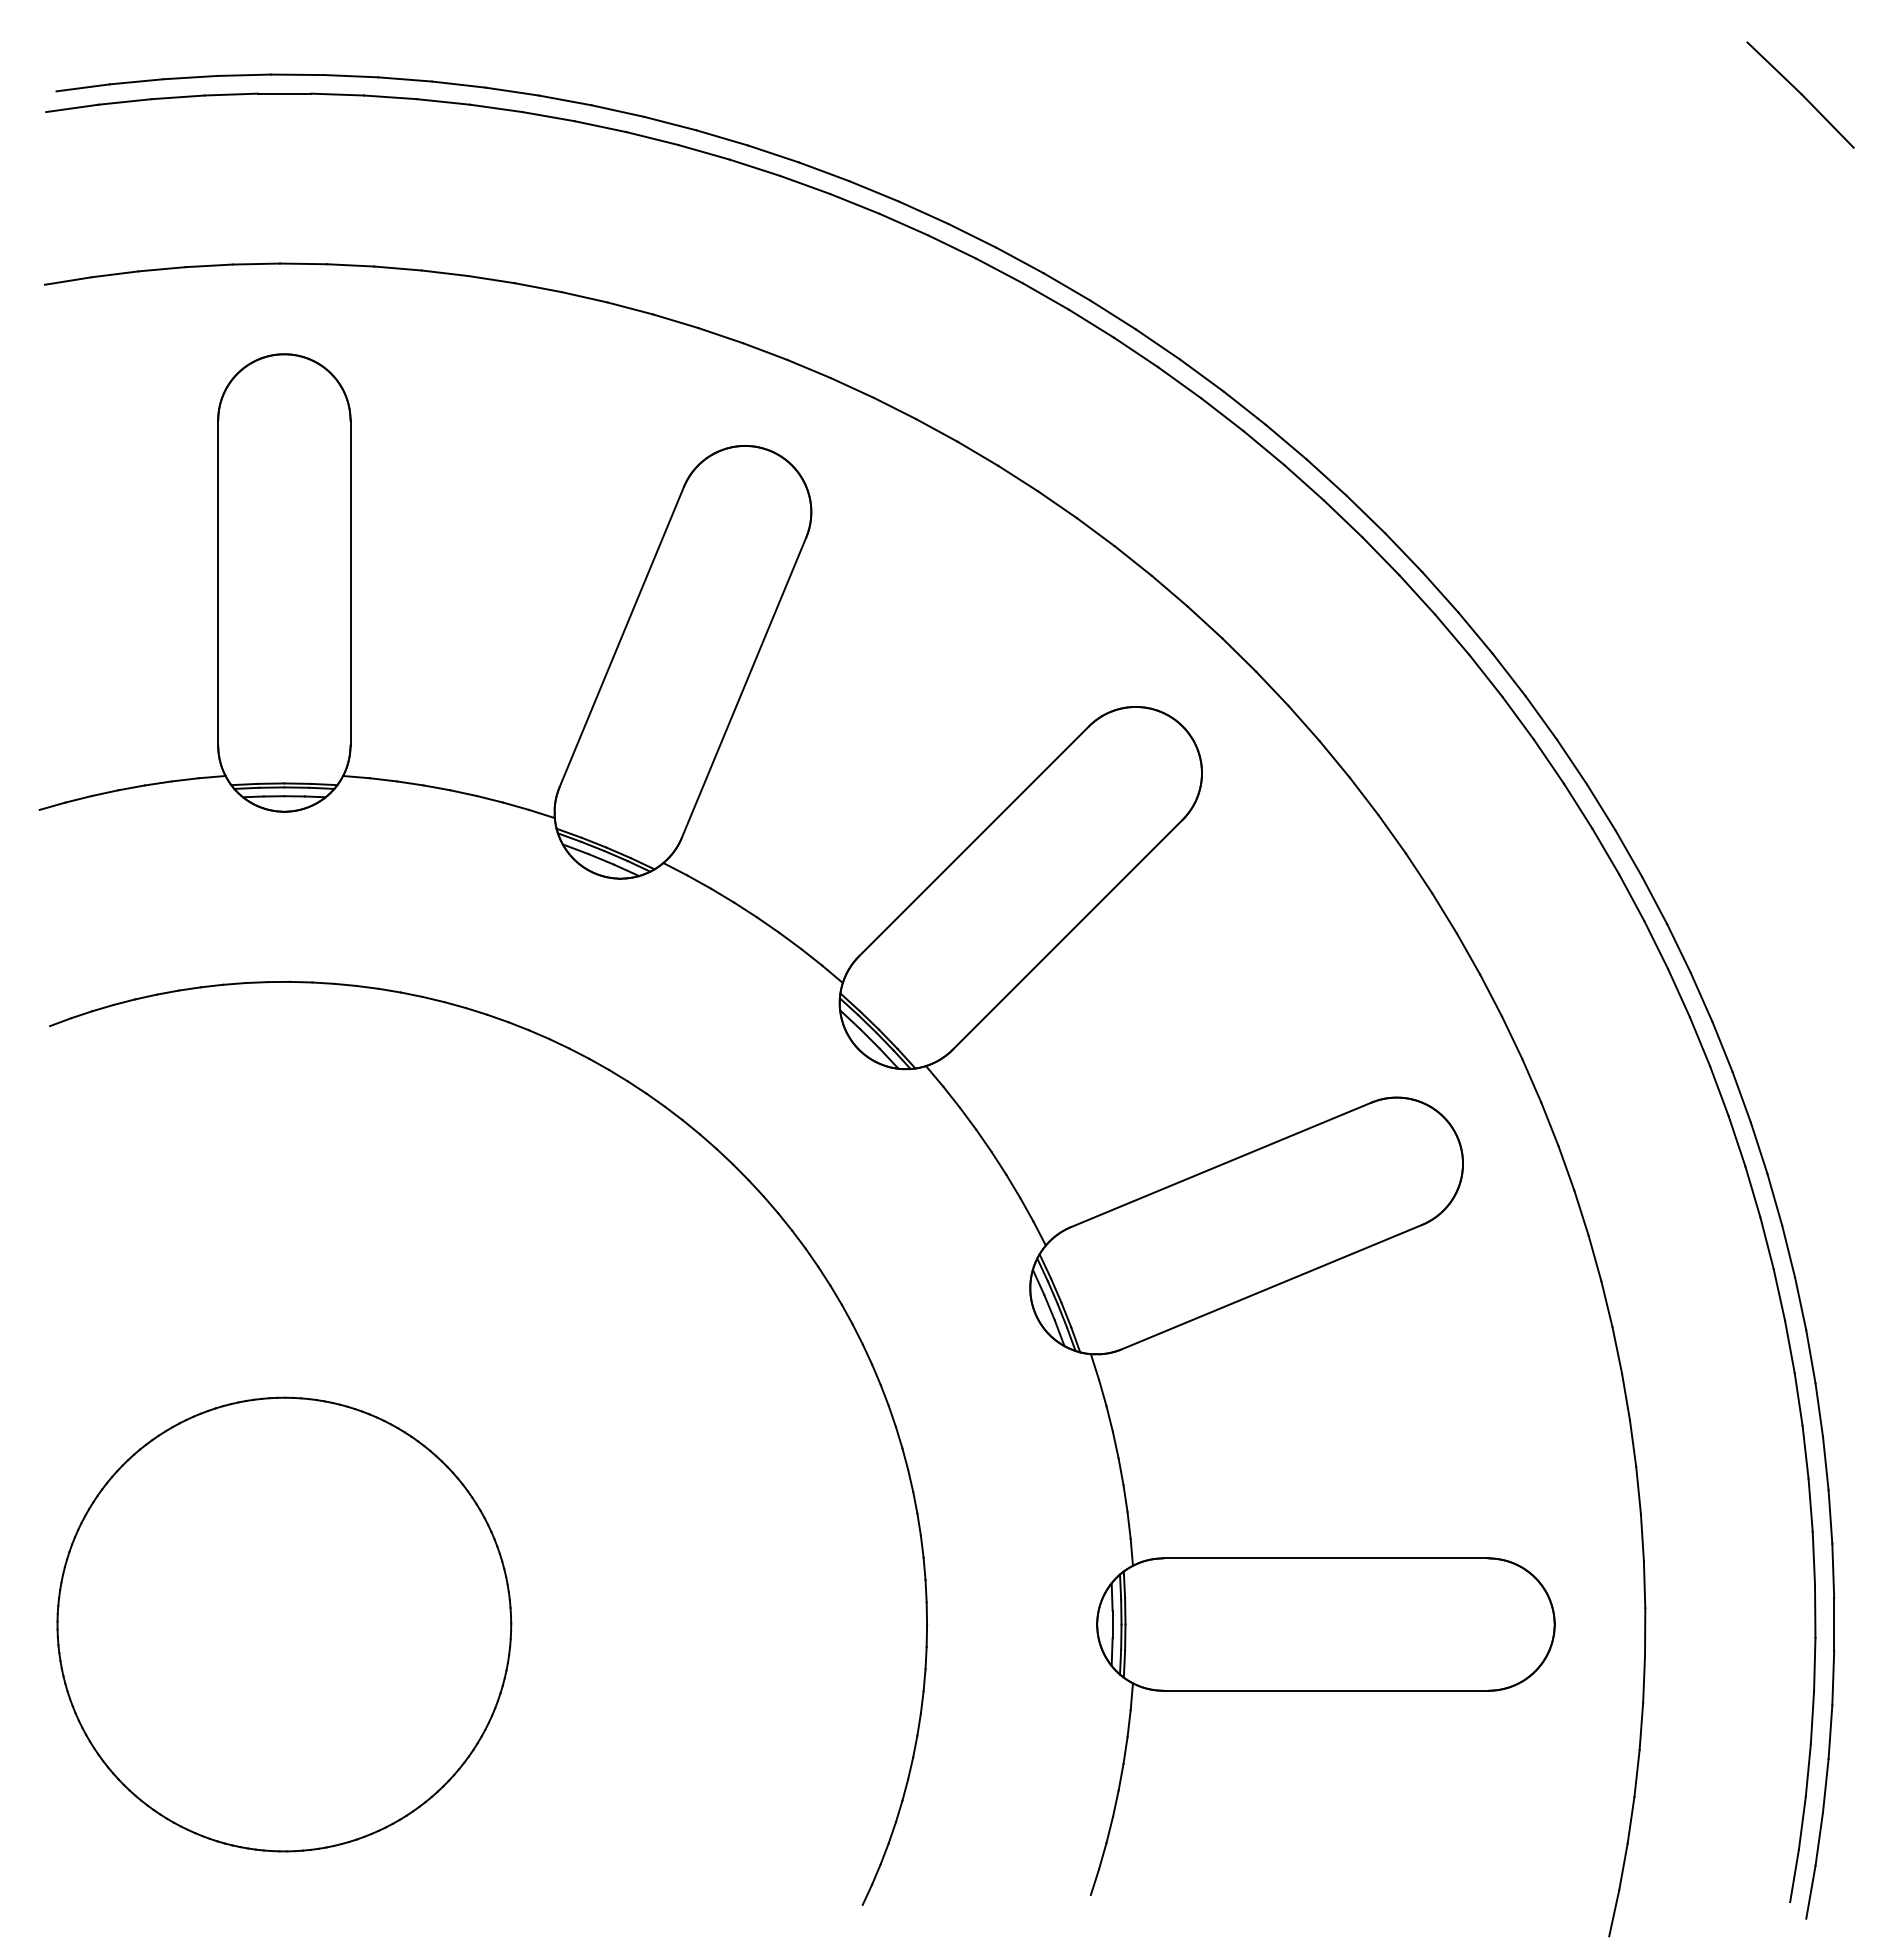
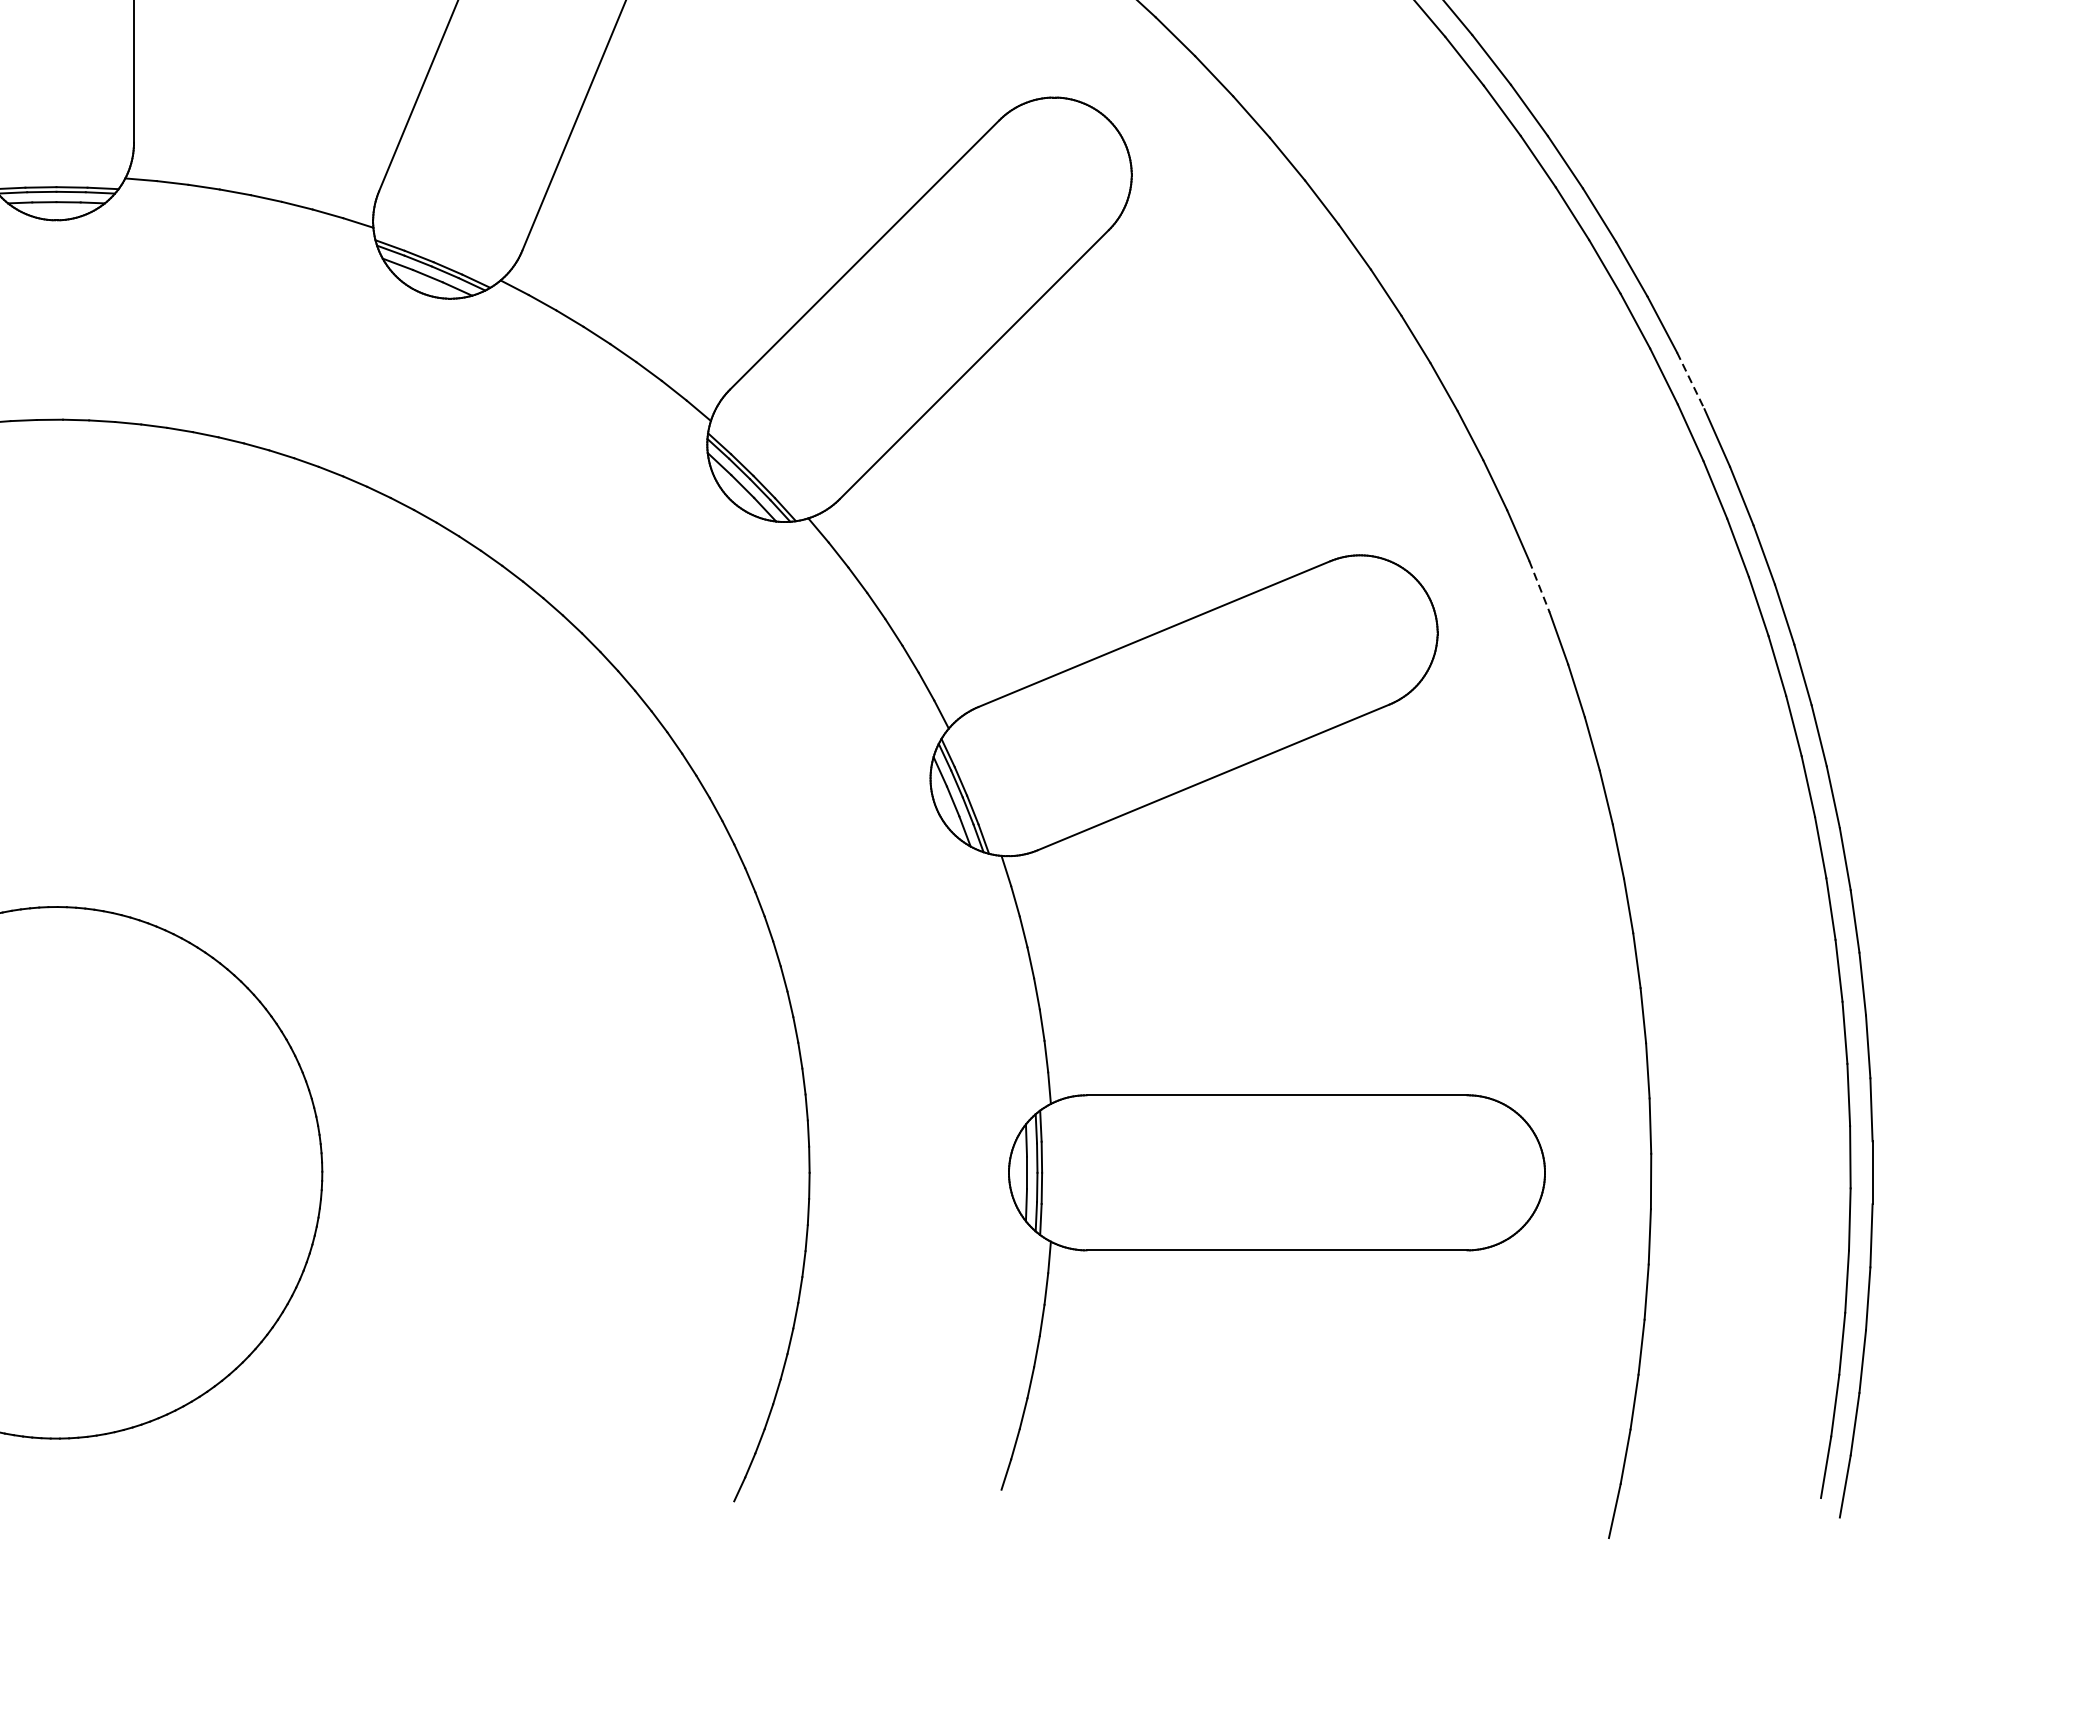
line: (1679, 948) -> (1691, 380), solid -> dashed
line: (1549, 1124) -> (1538, 586), solid -> dashed

